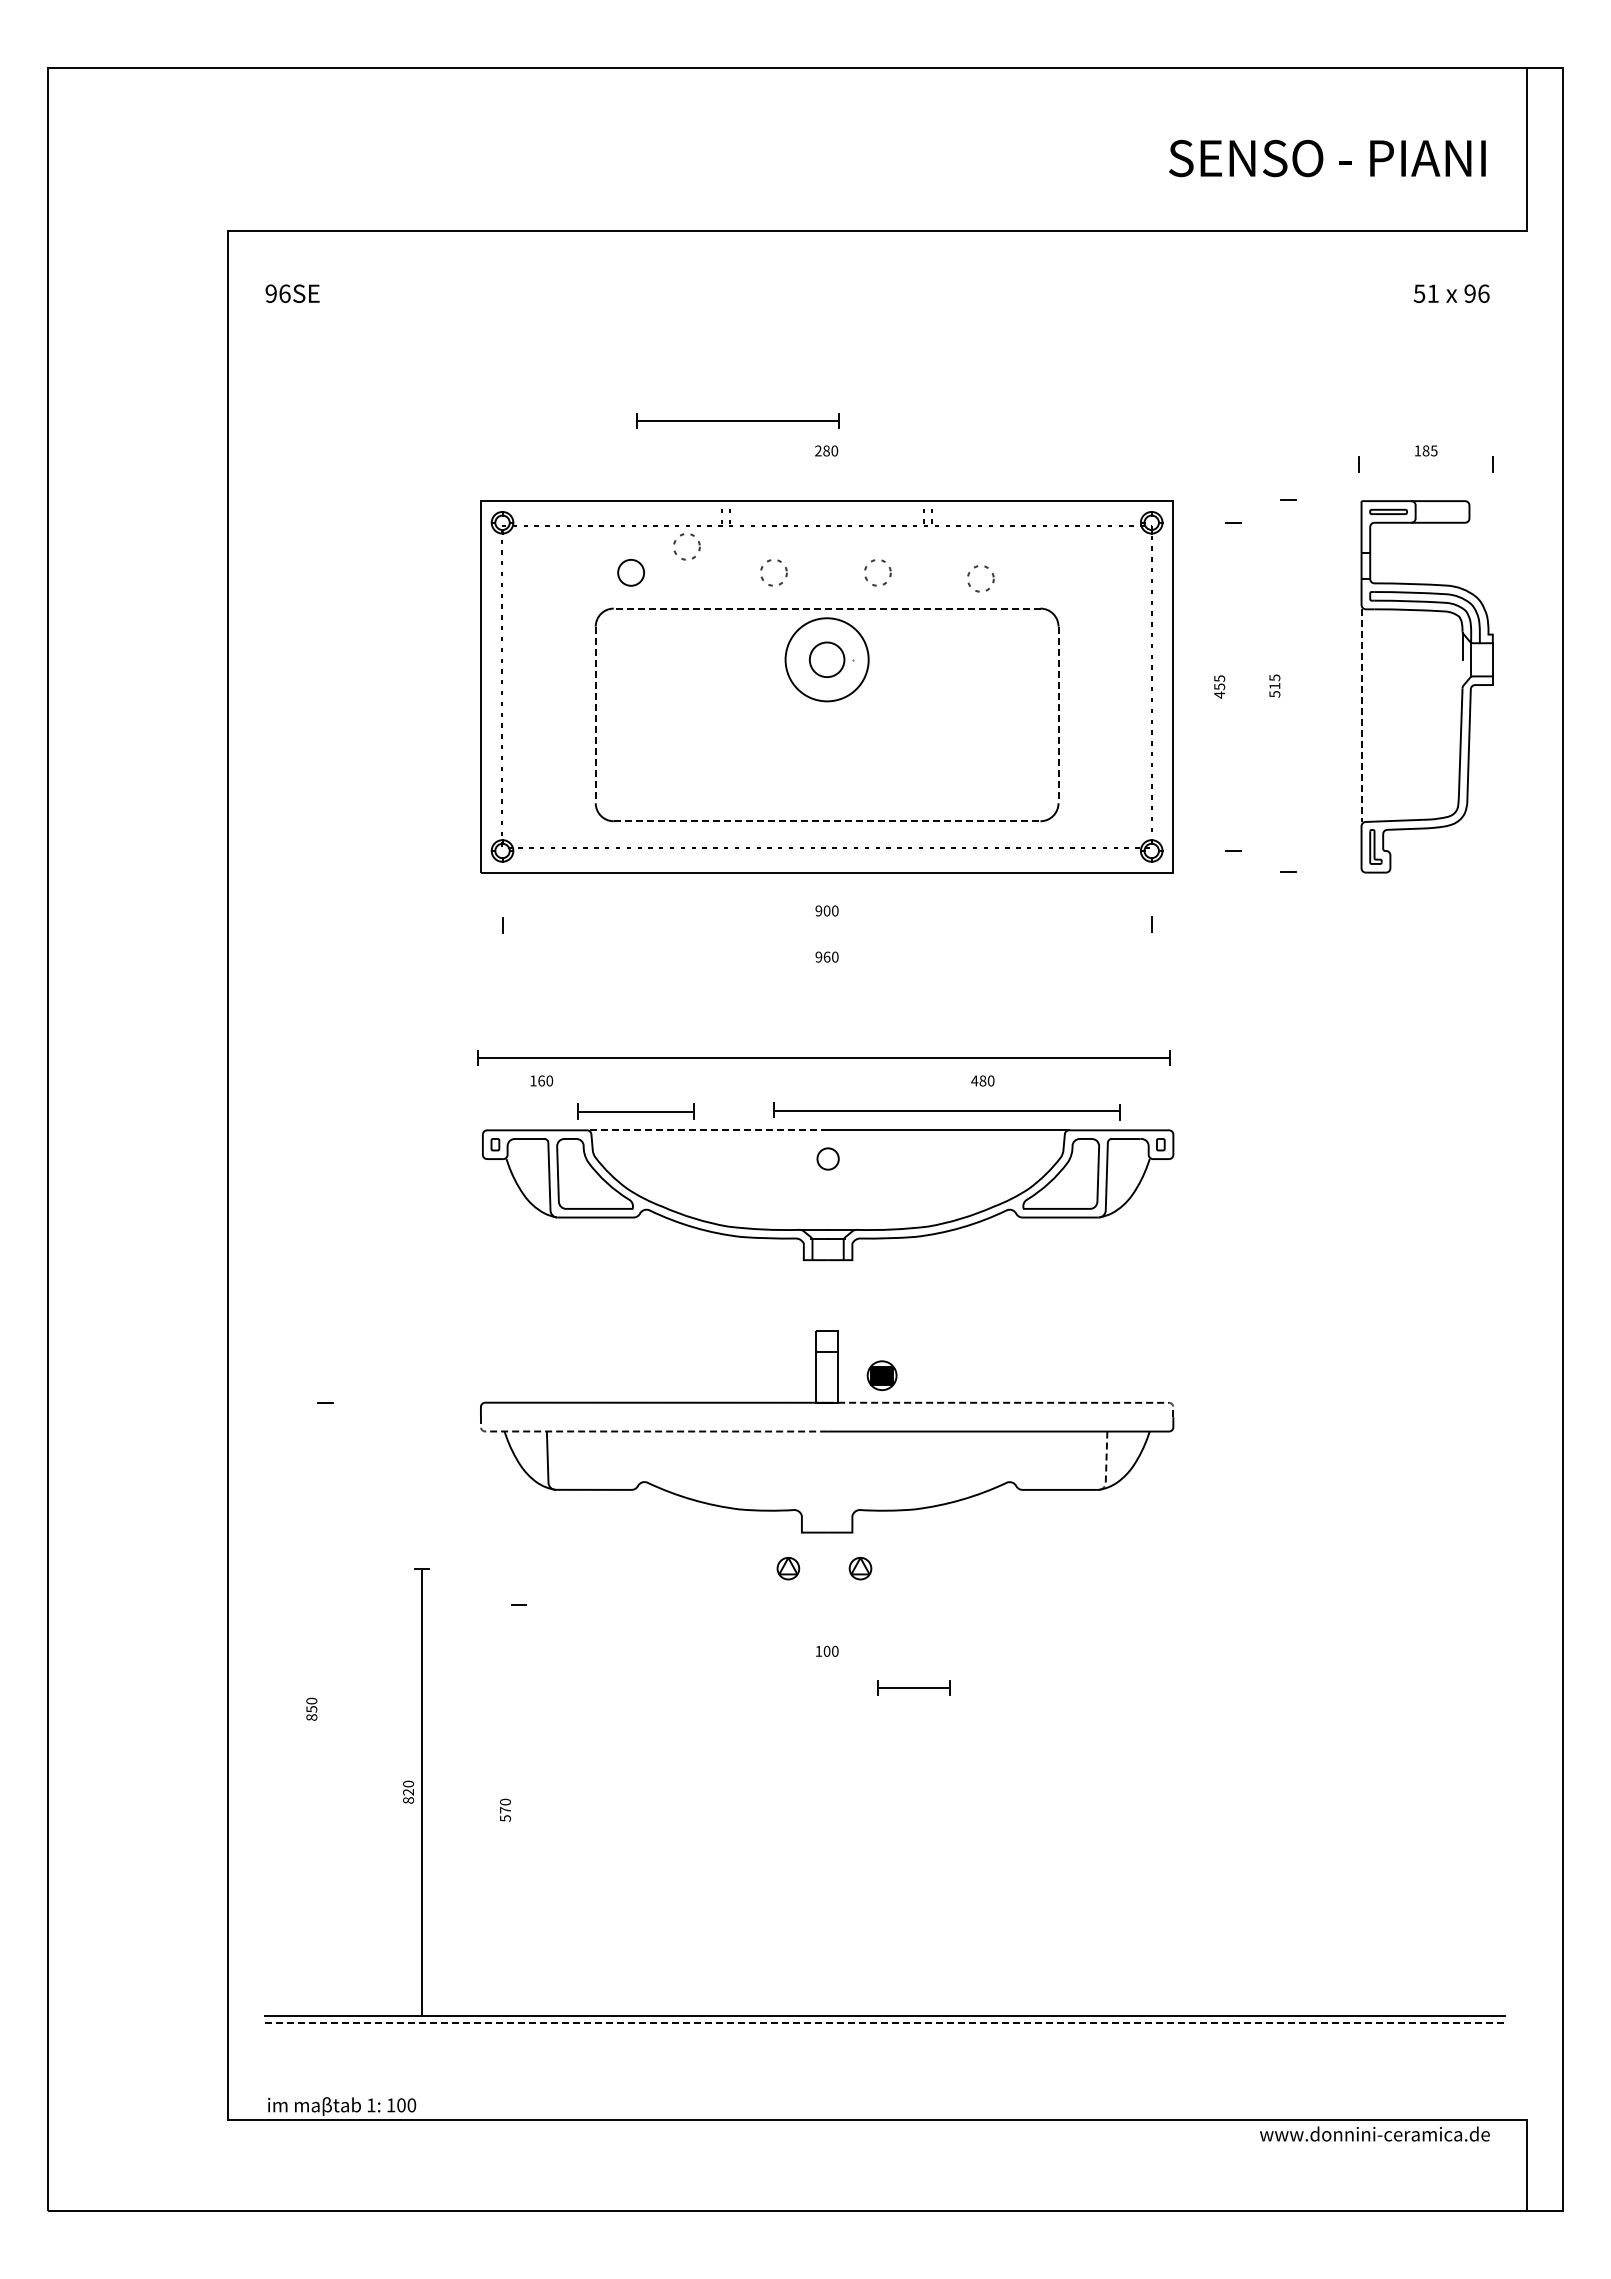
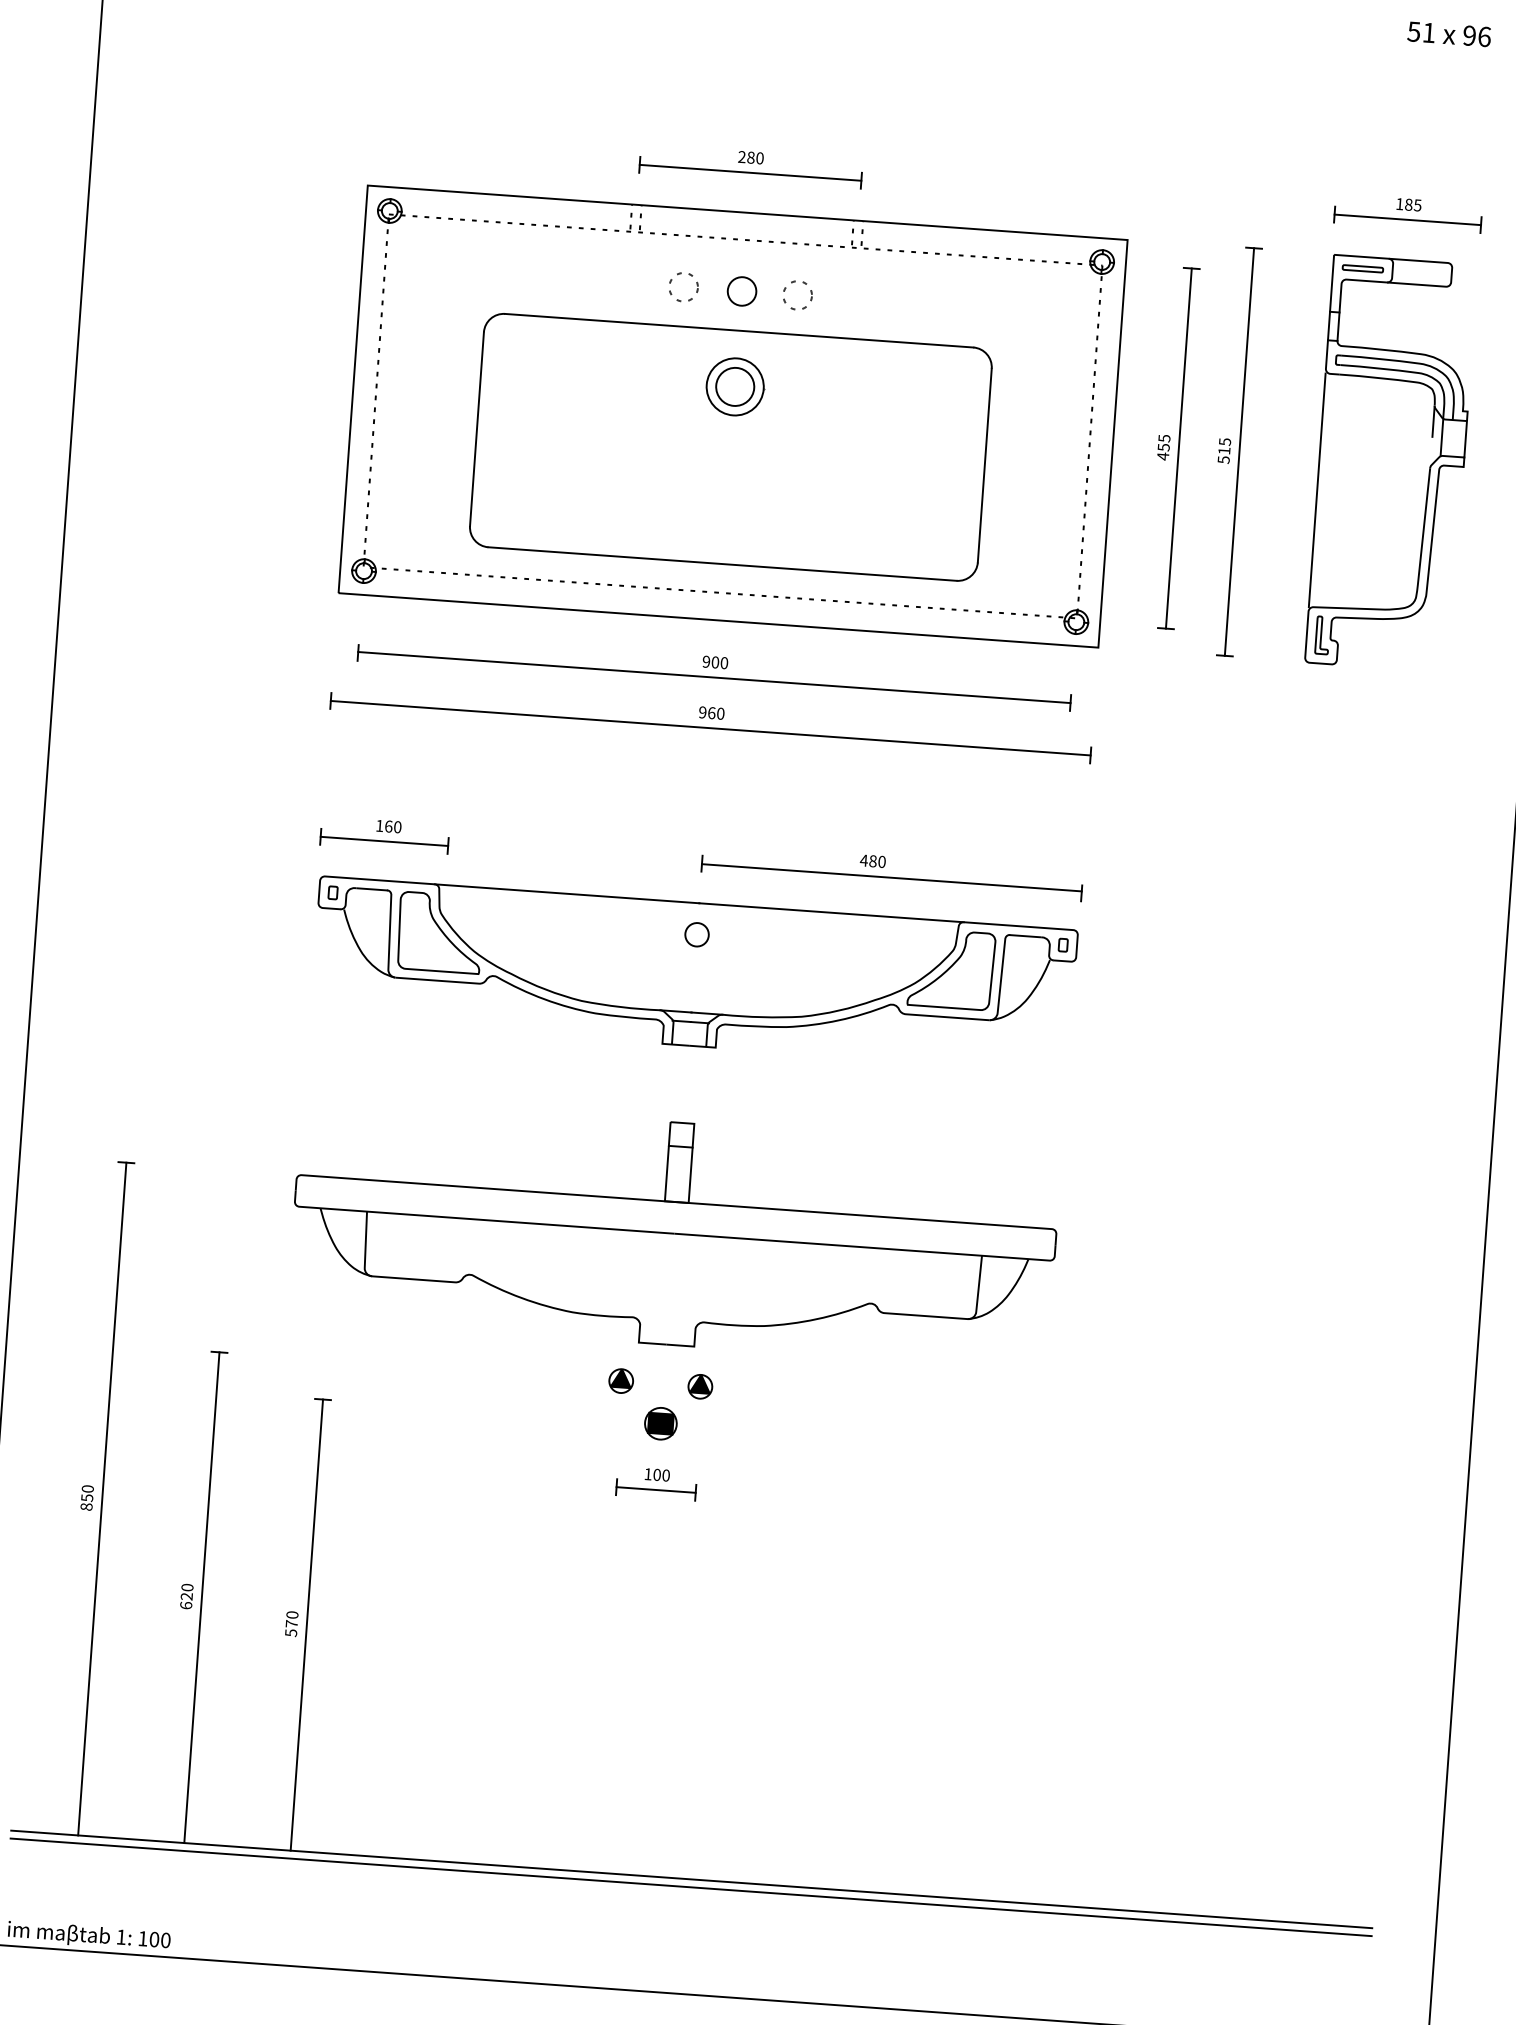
part: (737, 420) -> (749, 172), moved
line: (1425, 464) -> (1407, 219), added
circle: (686, 546) -> (589, 251), removed
circle: (630, 572) -> (741, 291), moved
circle: (980, 578) -> (909, 309), removed
line: (826, 608) -> (738, 330), dashed -> solid
circle: (827, 659) -> (735, 386), size x0.62
line: (1288, 685) -> (1239, 451), added
line: (1233, 686) -> (1179, 448), added
line: (595, 715) -> (476, 429), dashed -> solid
line: (1058, 715) -> (984, 466), dashed -> solid
line: (1361, 716) -> (1317, 491), dashed -> solid
line: (827, 821) -> (722, 564), dashed -> solid
line: (826, 924) -> (713, 677), added
part: (823, 1057) -> (710, 727), moved
part: (635, 1111) -> (384, 841), moved
part: (946, 1111) -> (891, 878), moved
line: (707, 1130) -> (566, 893), dashed -> solid
part: (881, 1375) -> (660, 1423), moved
line: (1012, 1402) -> (880, 1216), dashed -> solid
line: (642, 1431) -> (471, 1219), dashed -> solid
line: (1106, 1465) -> (978, 1292), dashed -> solid
fill: (788, 1565) -> (621, 1377), added
fill: (860, 1565) -> (700, 1383), added
part: (913, 1687) -> (655, 1489), moved
line: (325, 1708) -> (102, 1498), added
text: (408, 1800) -> (186, 1605), 820 -> 620
line: (519, 1809) -> (307, 1624), added
line: (885, 2023) -> (692, 1887), dashed -> solid

